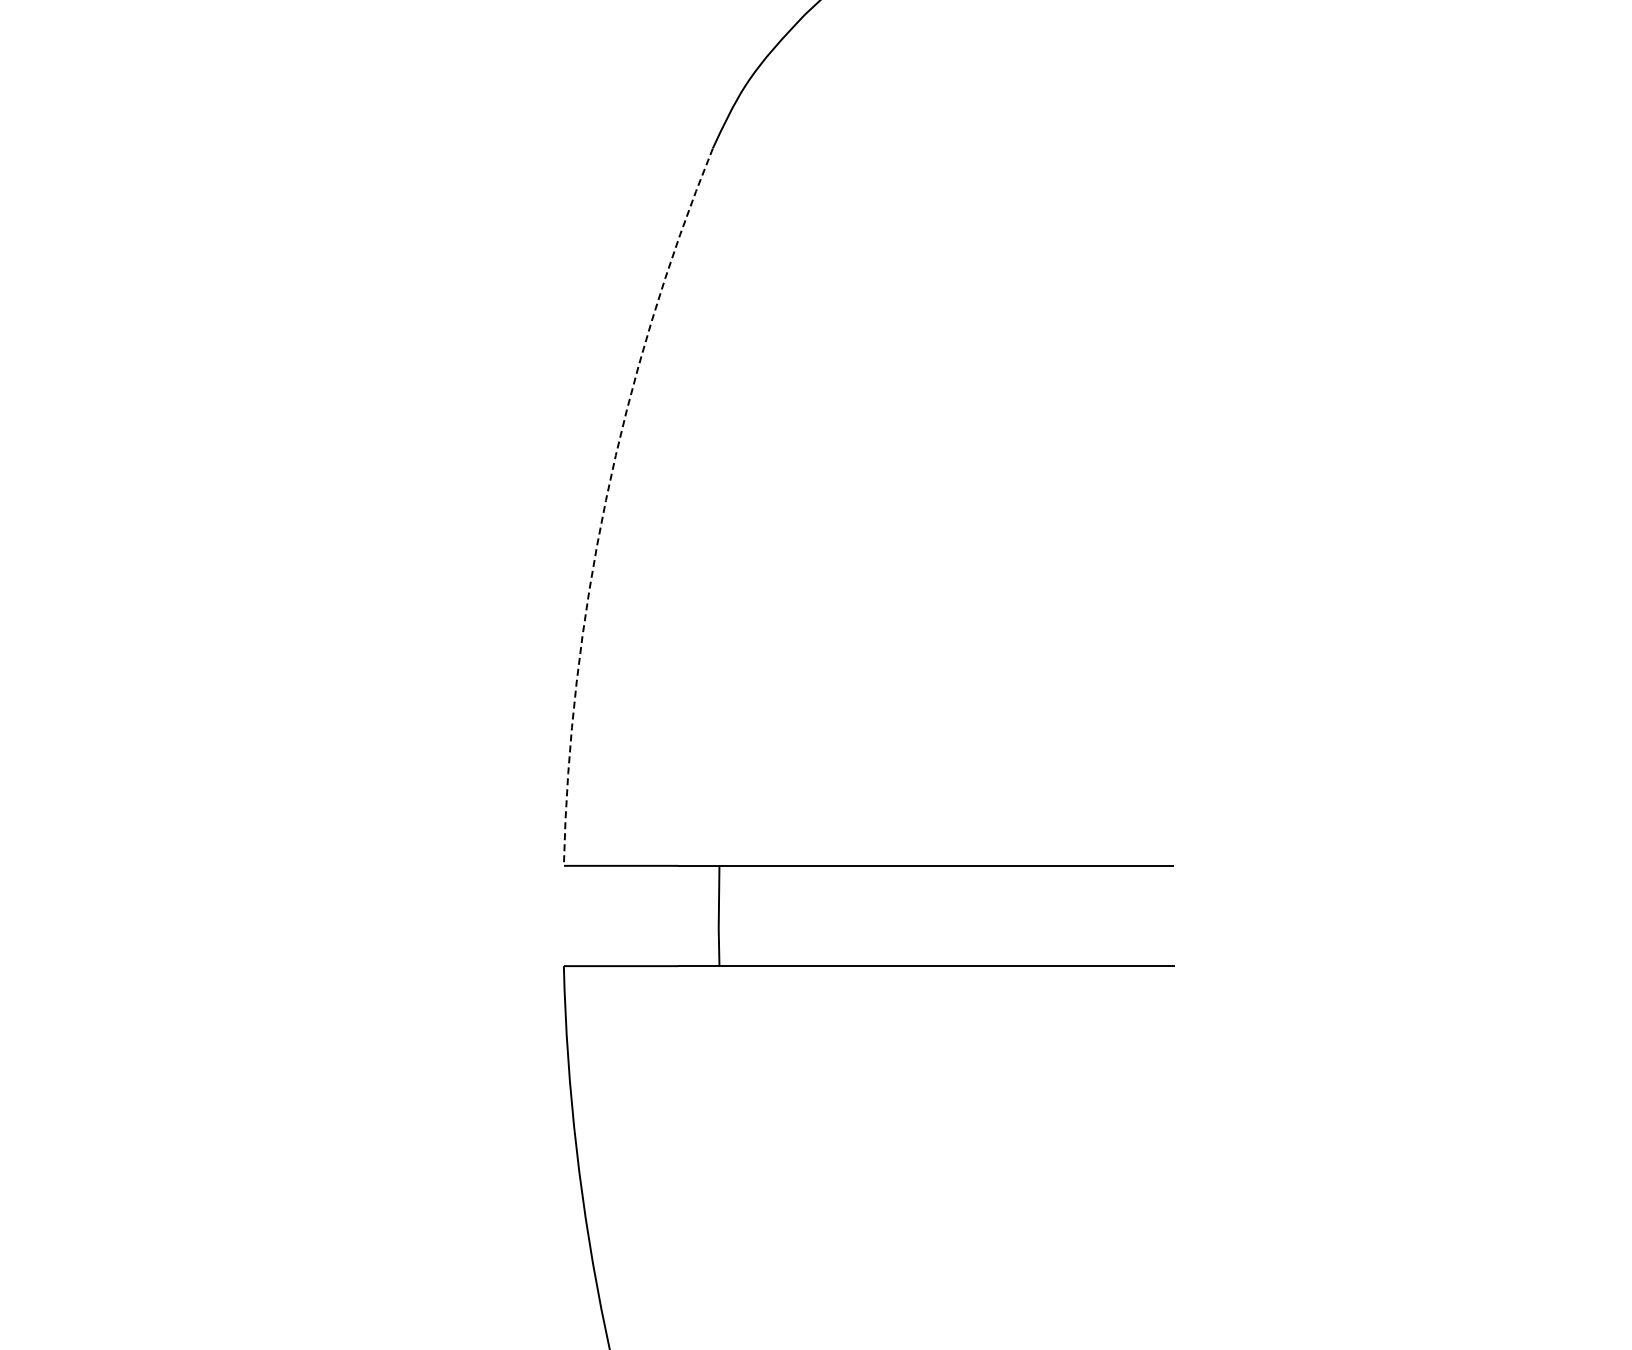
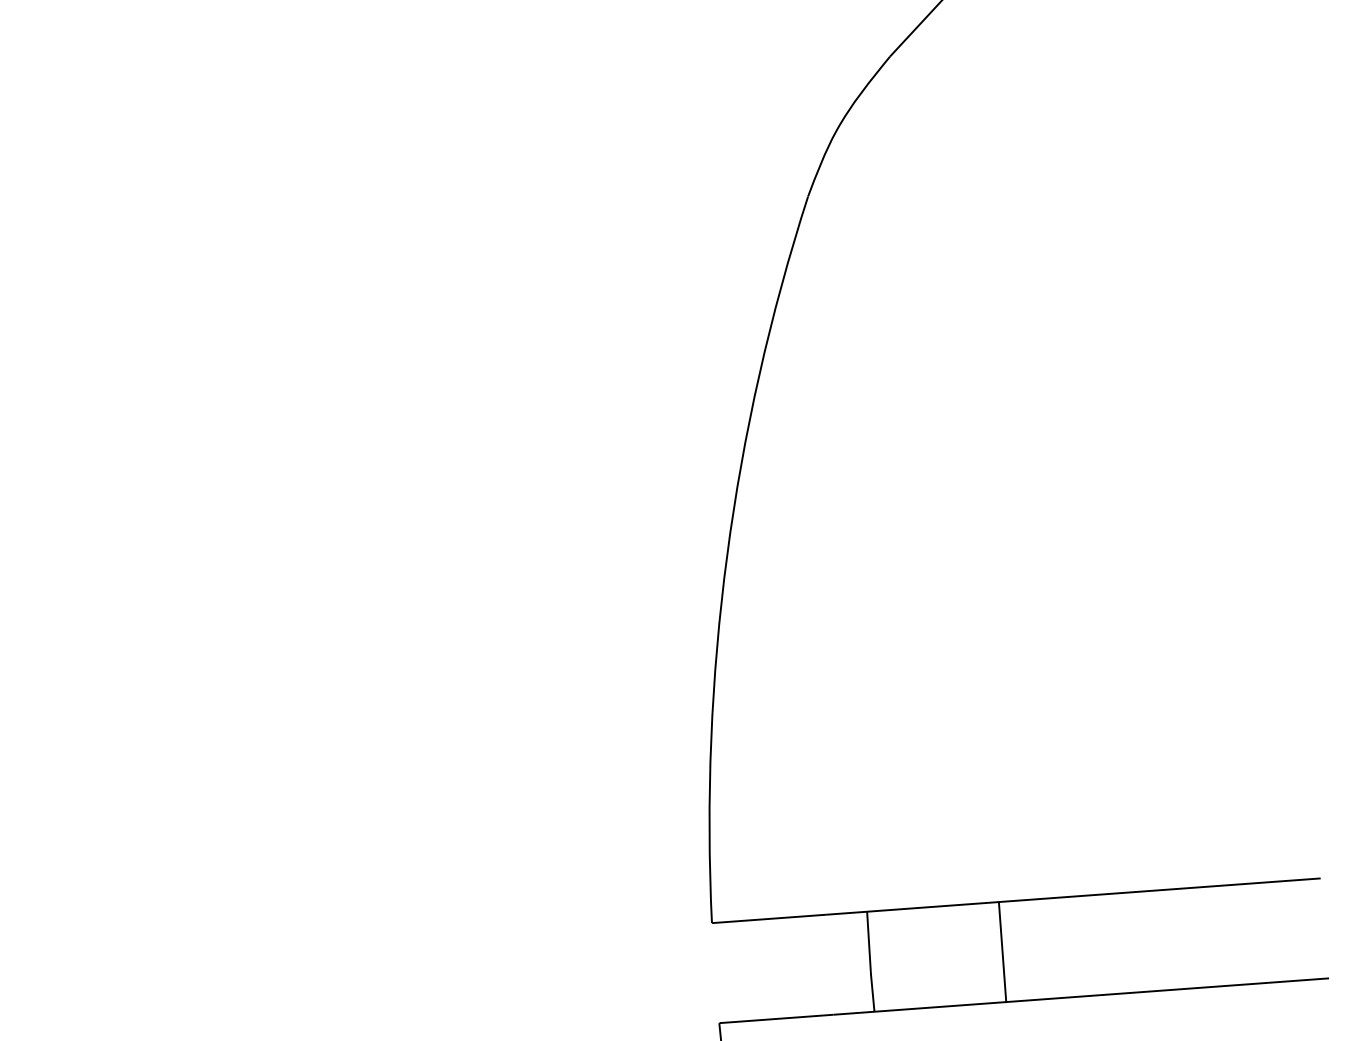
arc: (605, 500) -> (726, 555), dashed -> solid
line: (851, 915) -> (1002, 951), added

